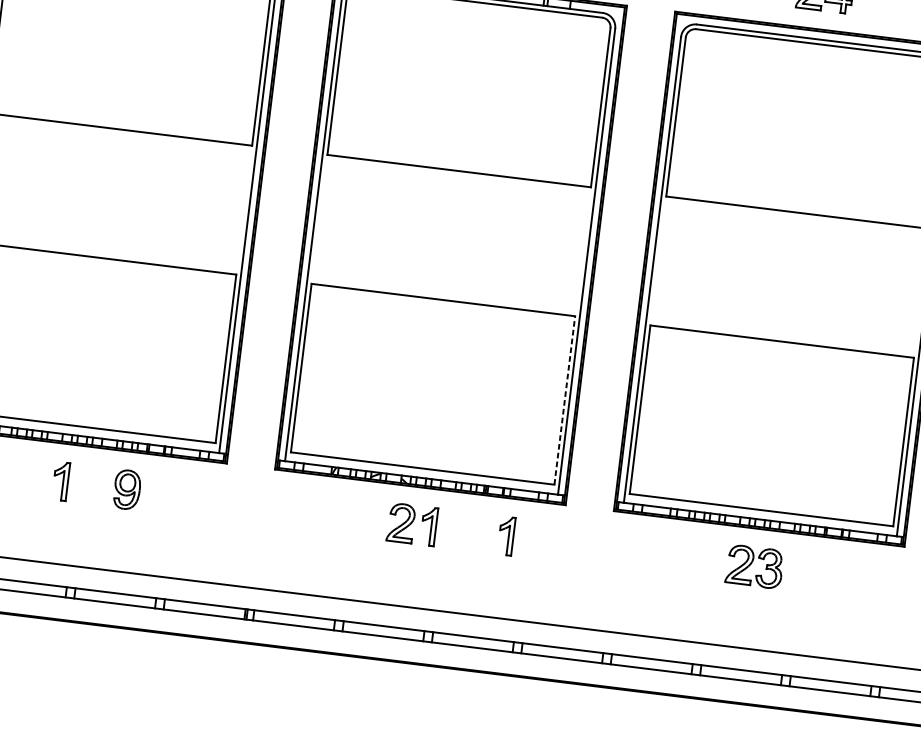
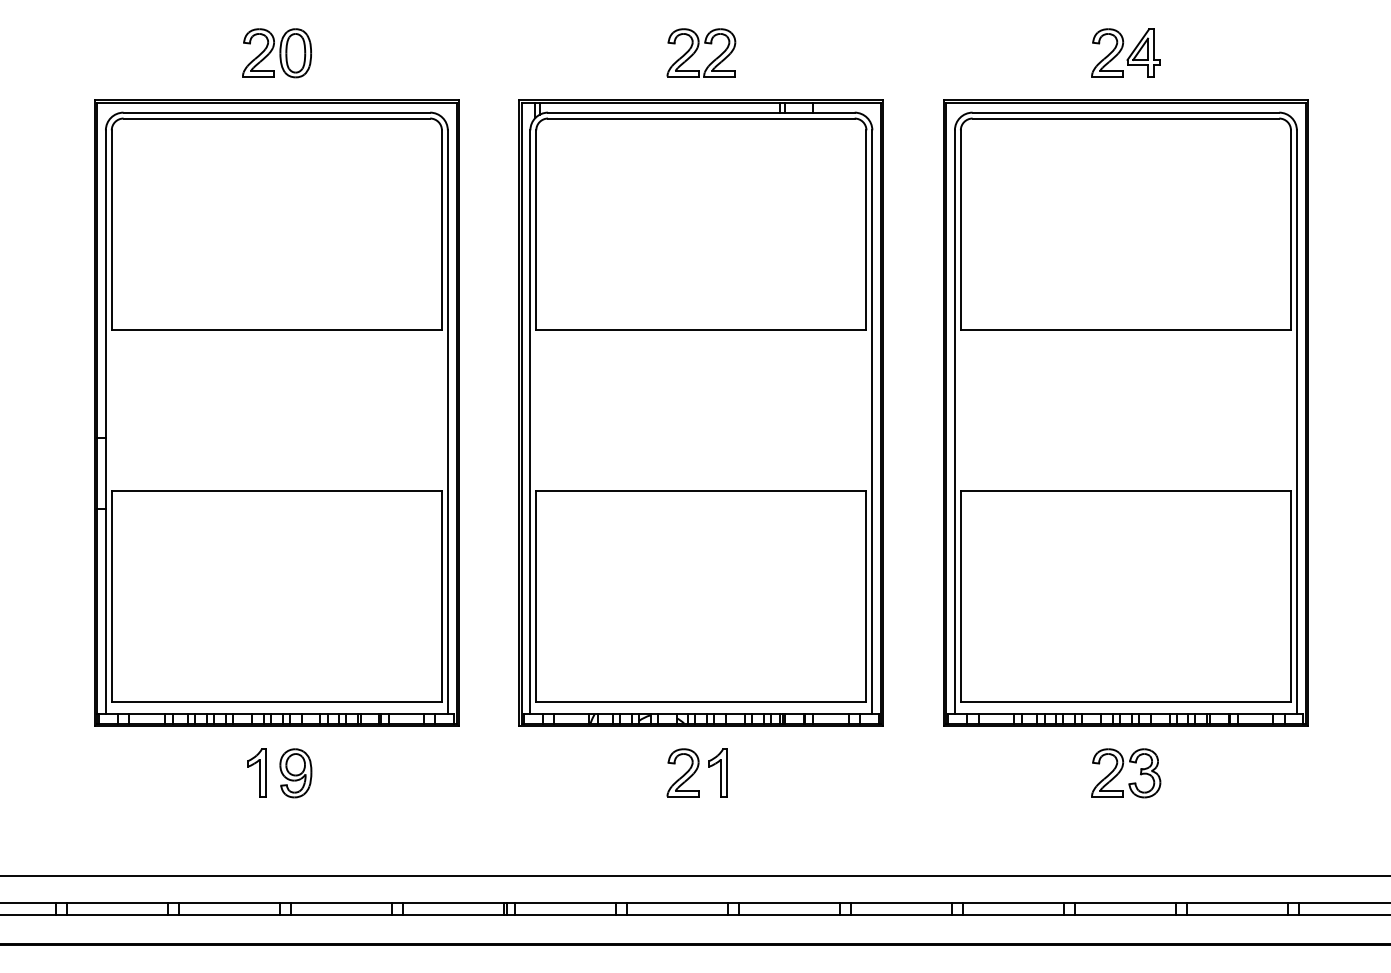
line: (564, 400) -> (866, 596), dashed -> solid
part: (126, 489) -> (295, 773), moved
part: (506, 535) -> (814, 772), removed

